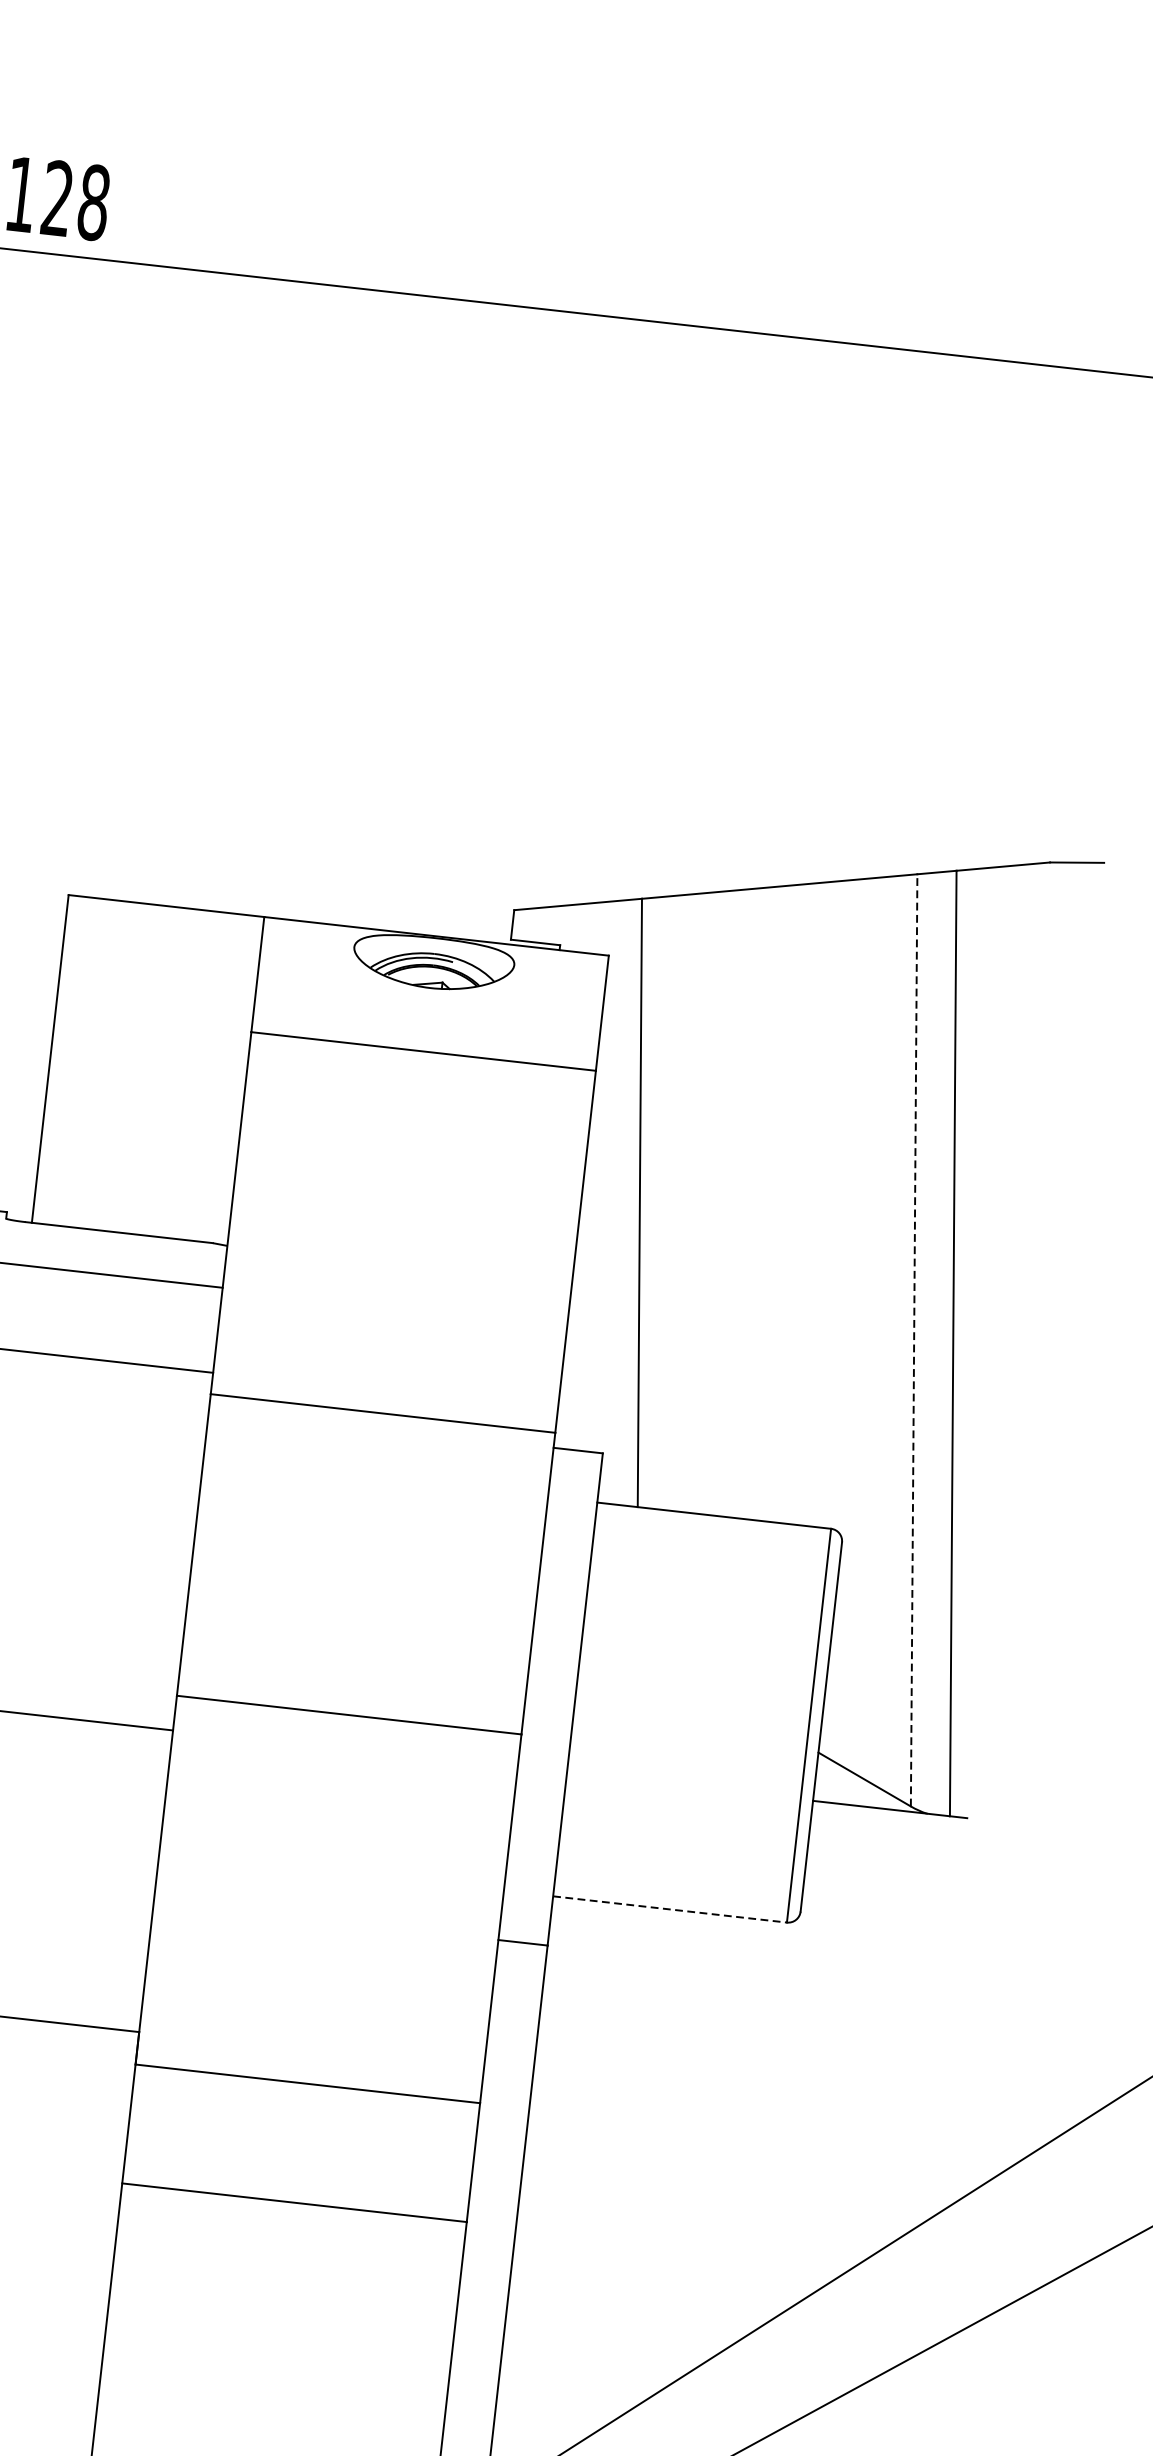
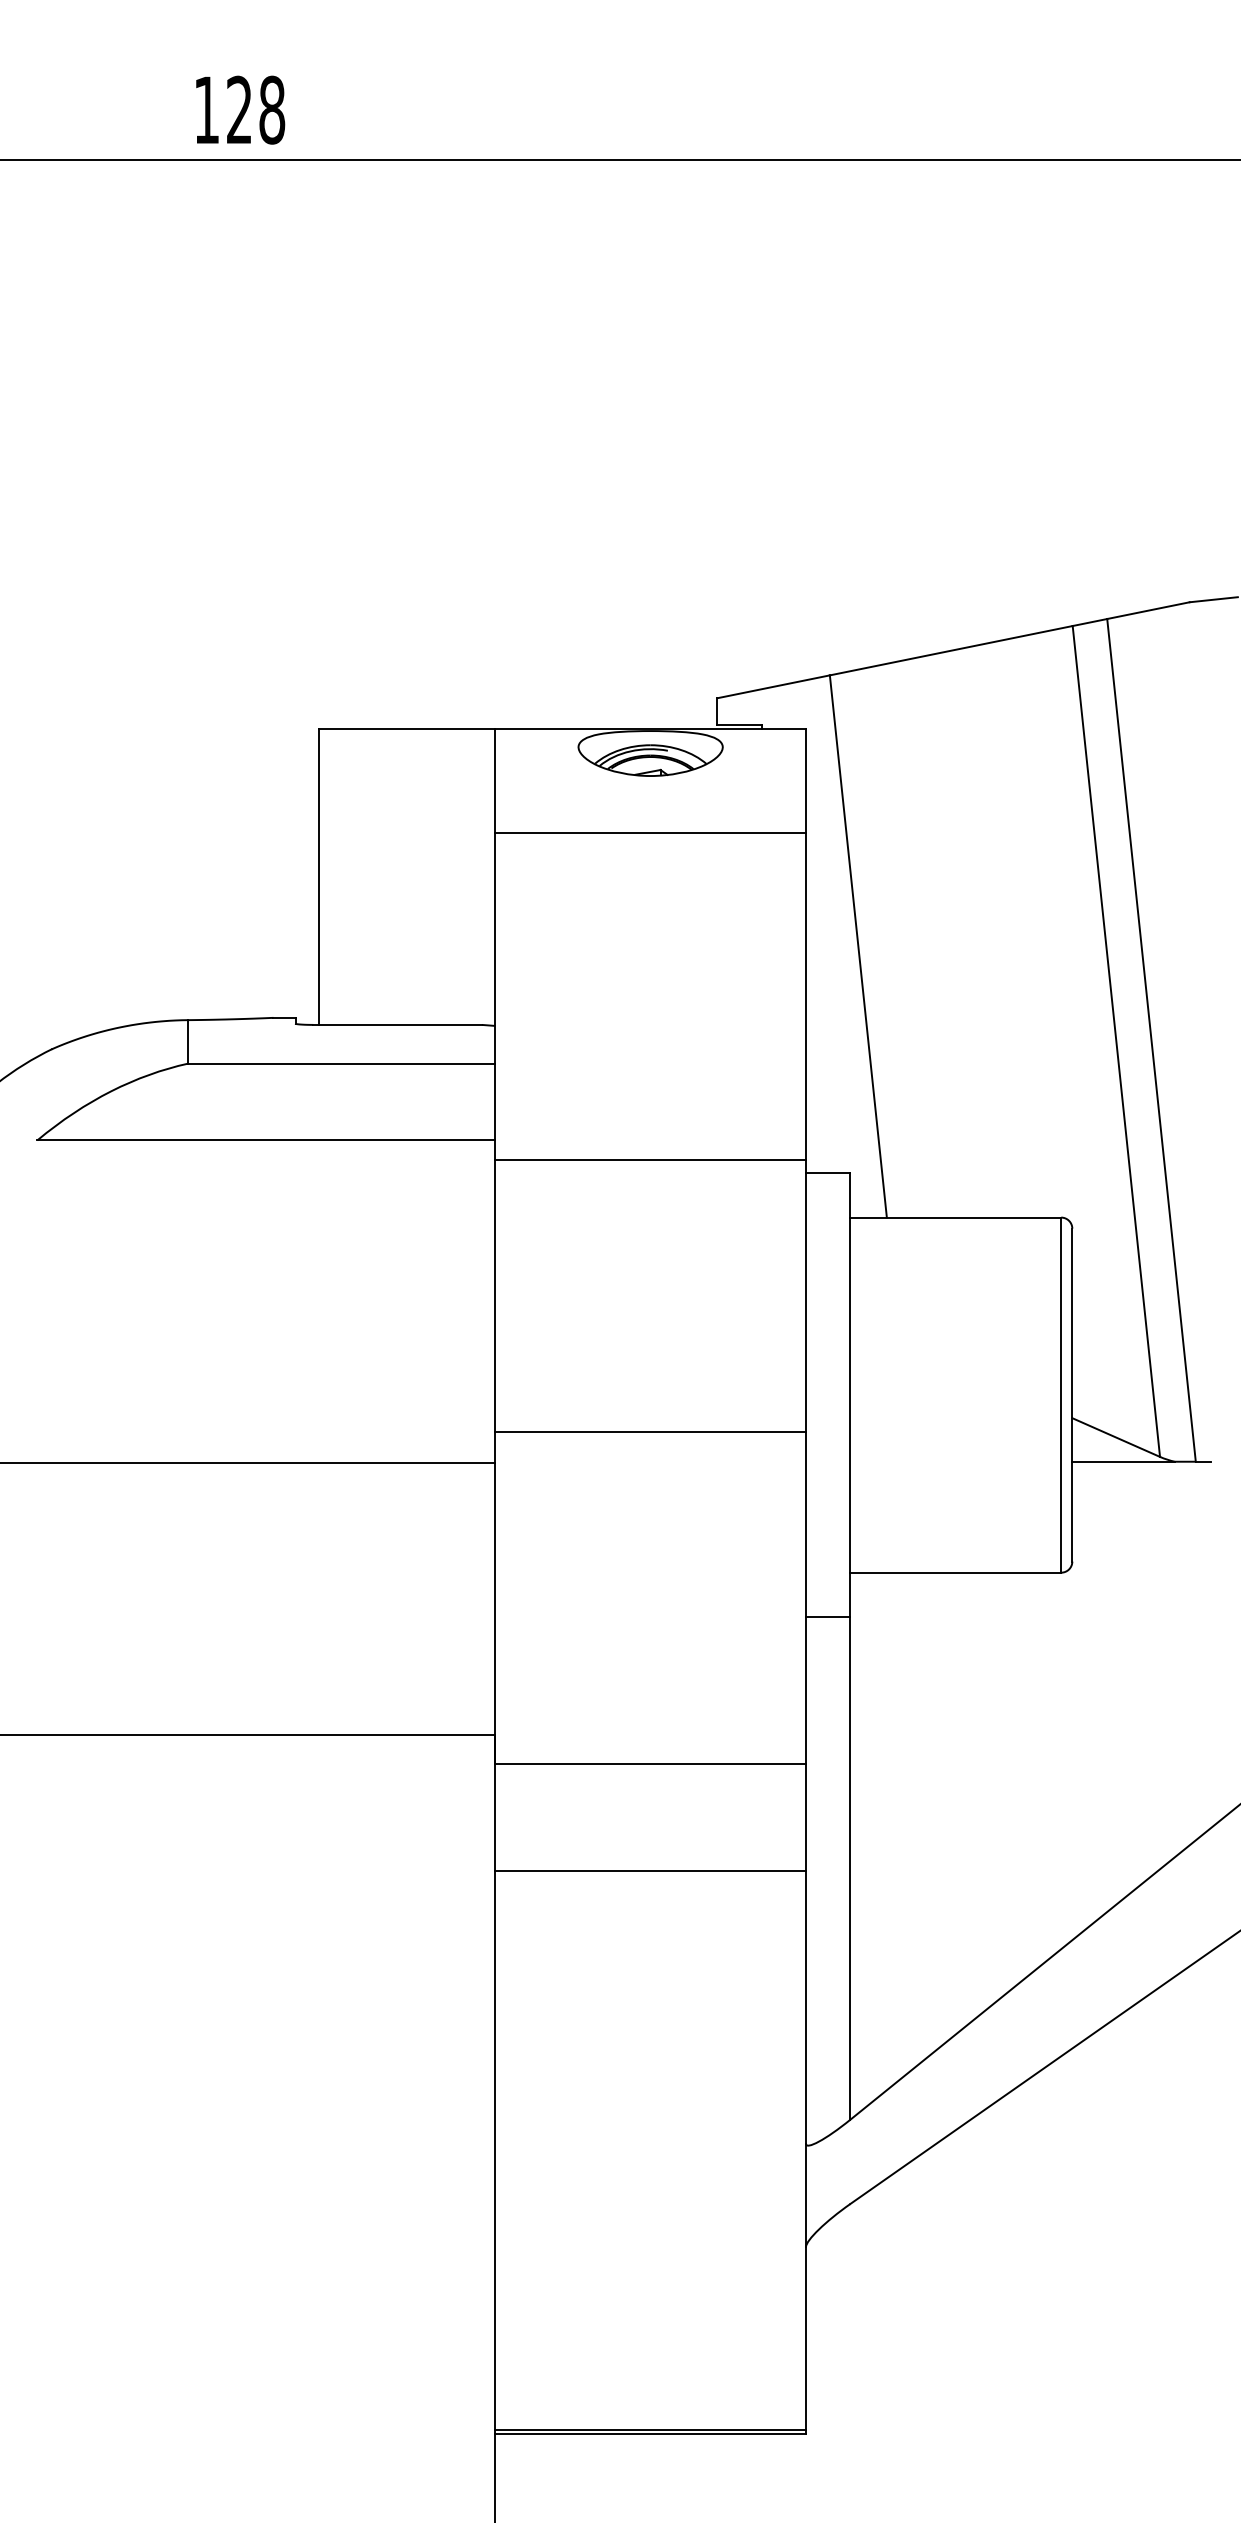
line: (914, 1340) -> (1116, 1041), dashed -> solid
line: (670, 1909) -> (956, 1572), dashed -> solid

